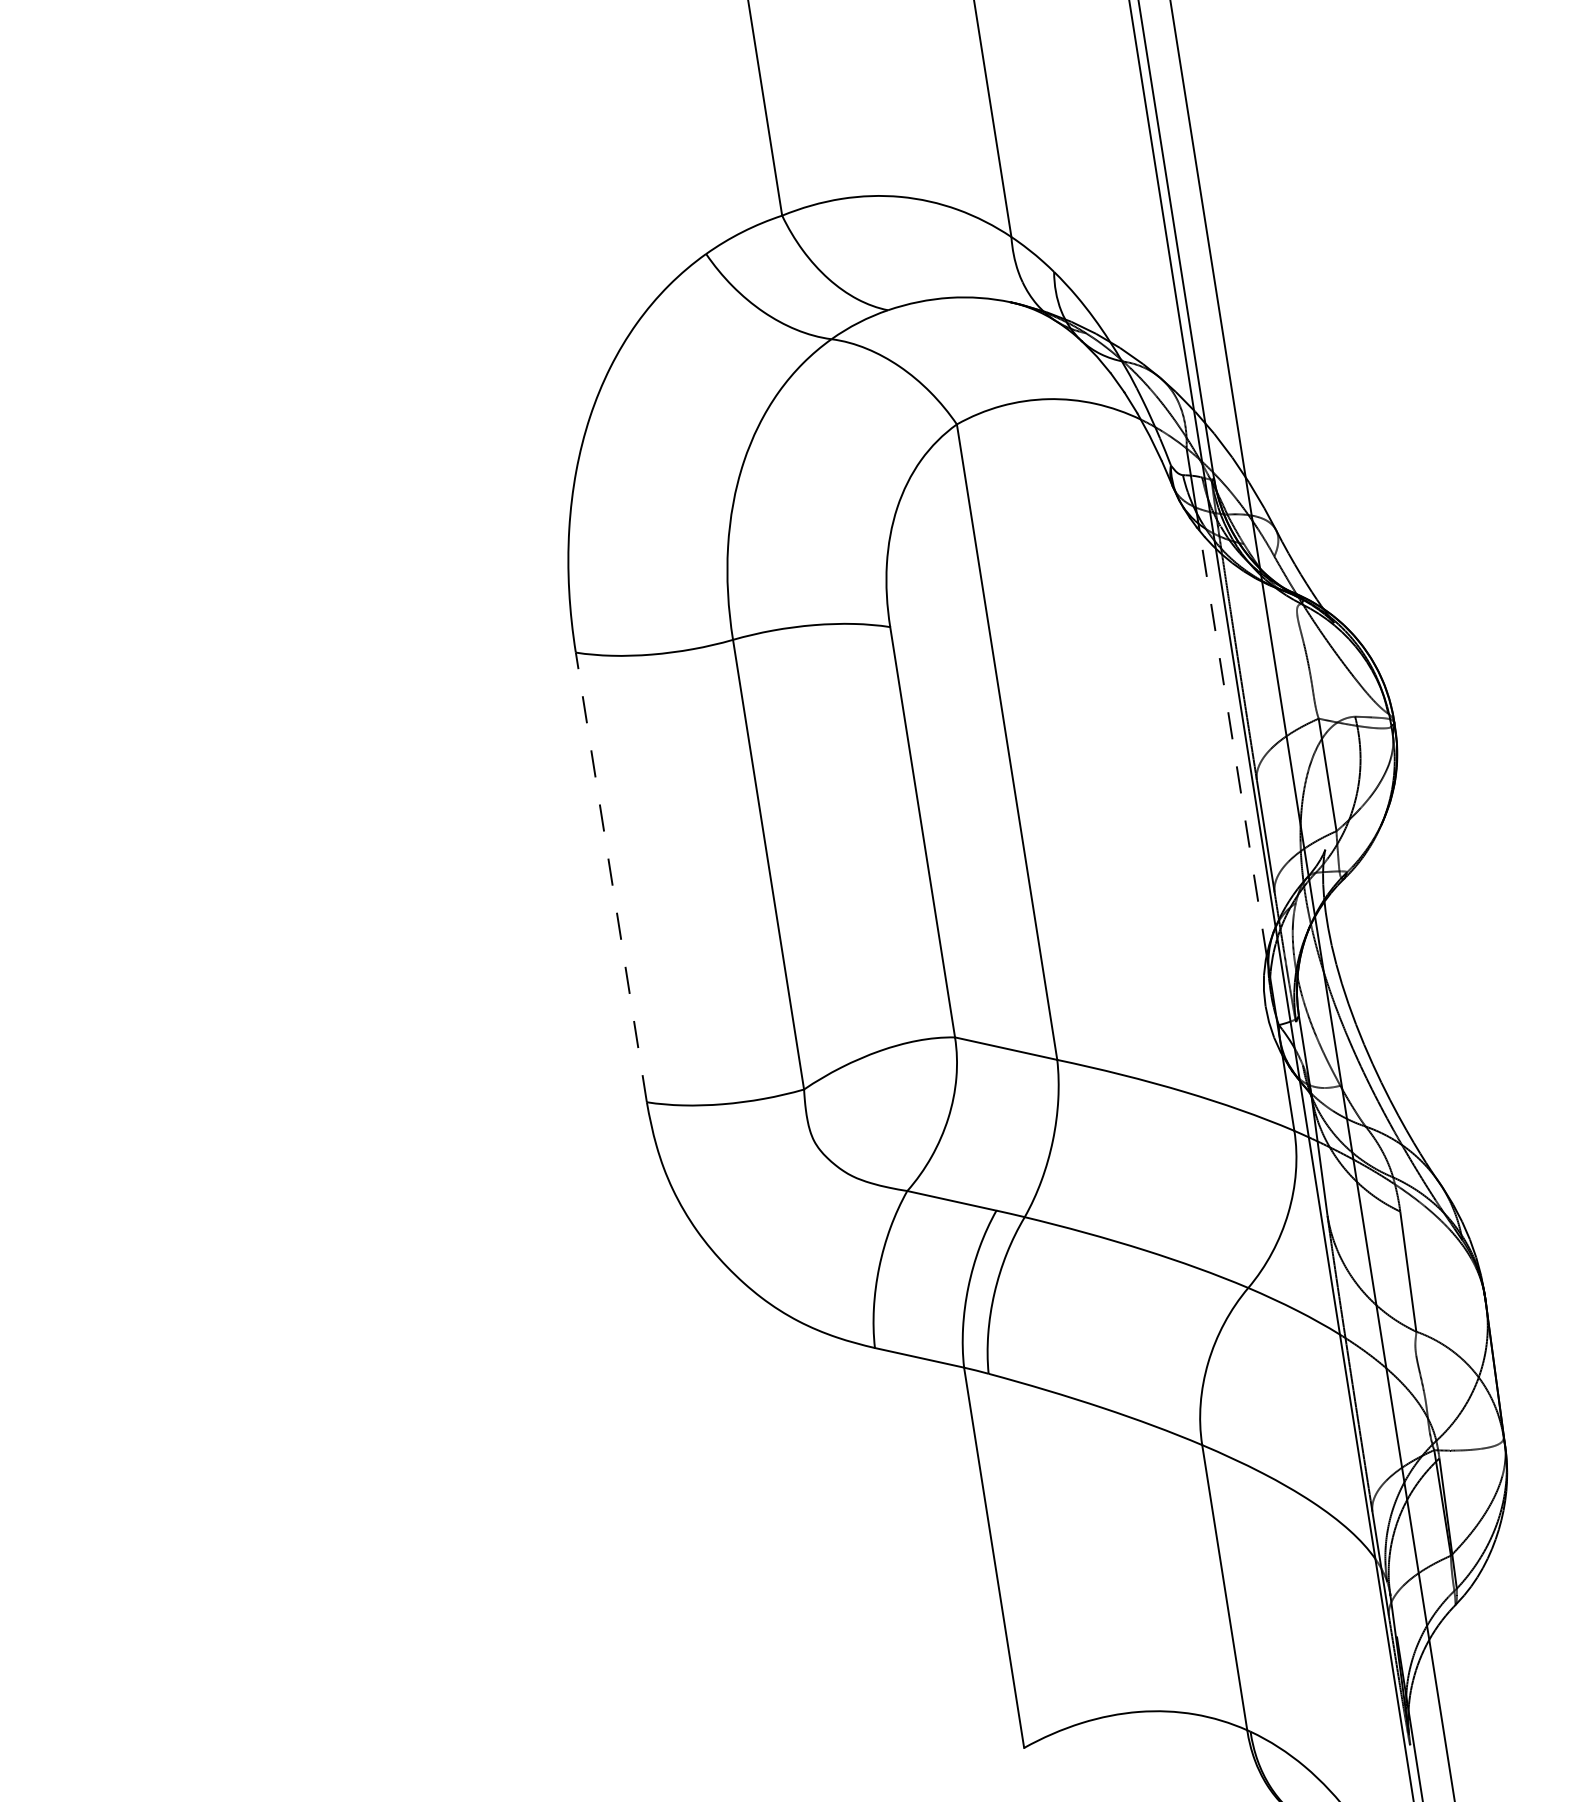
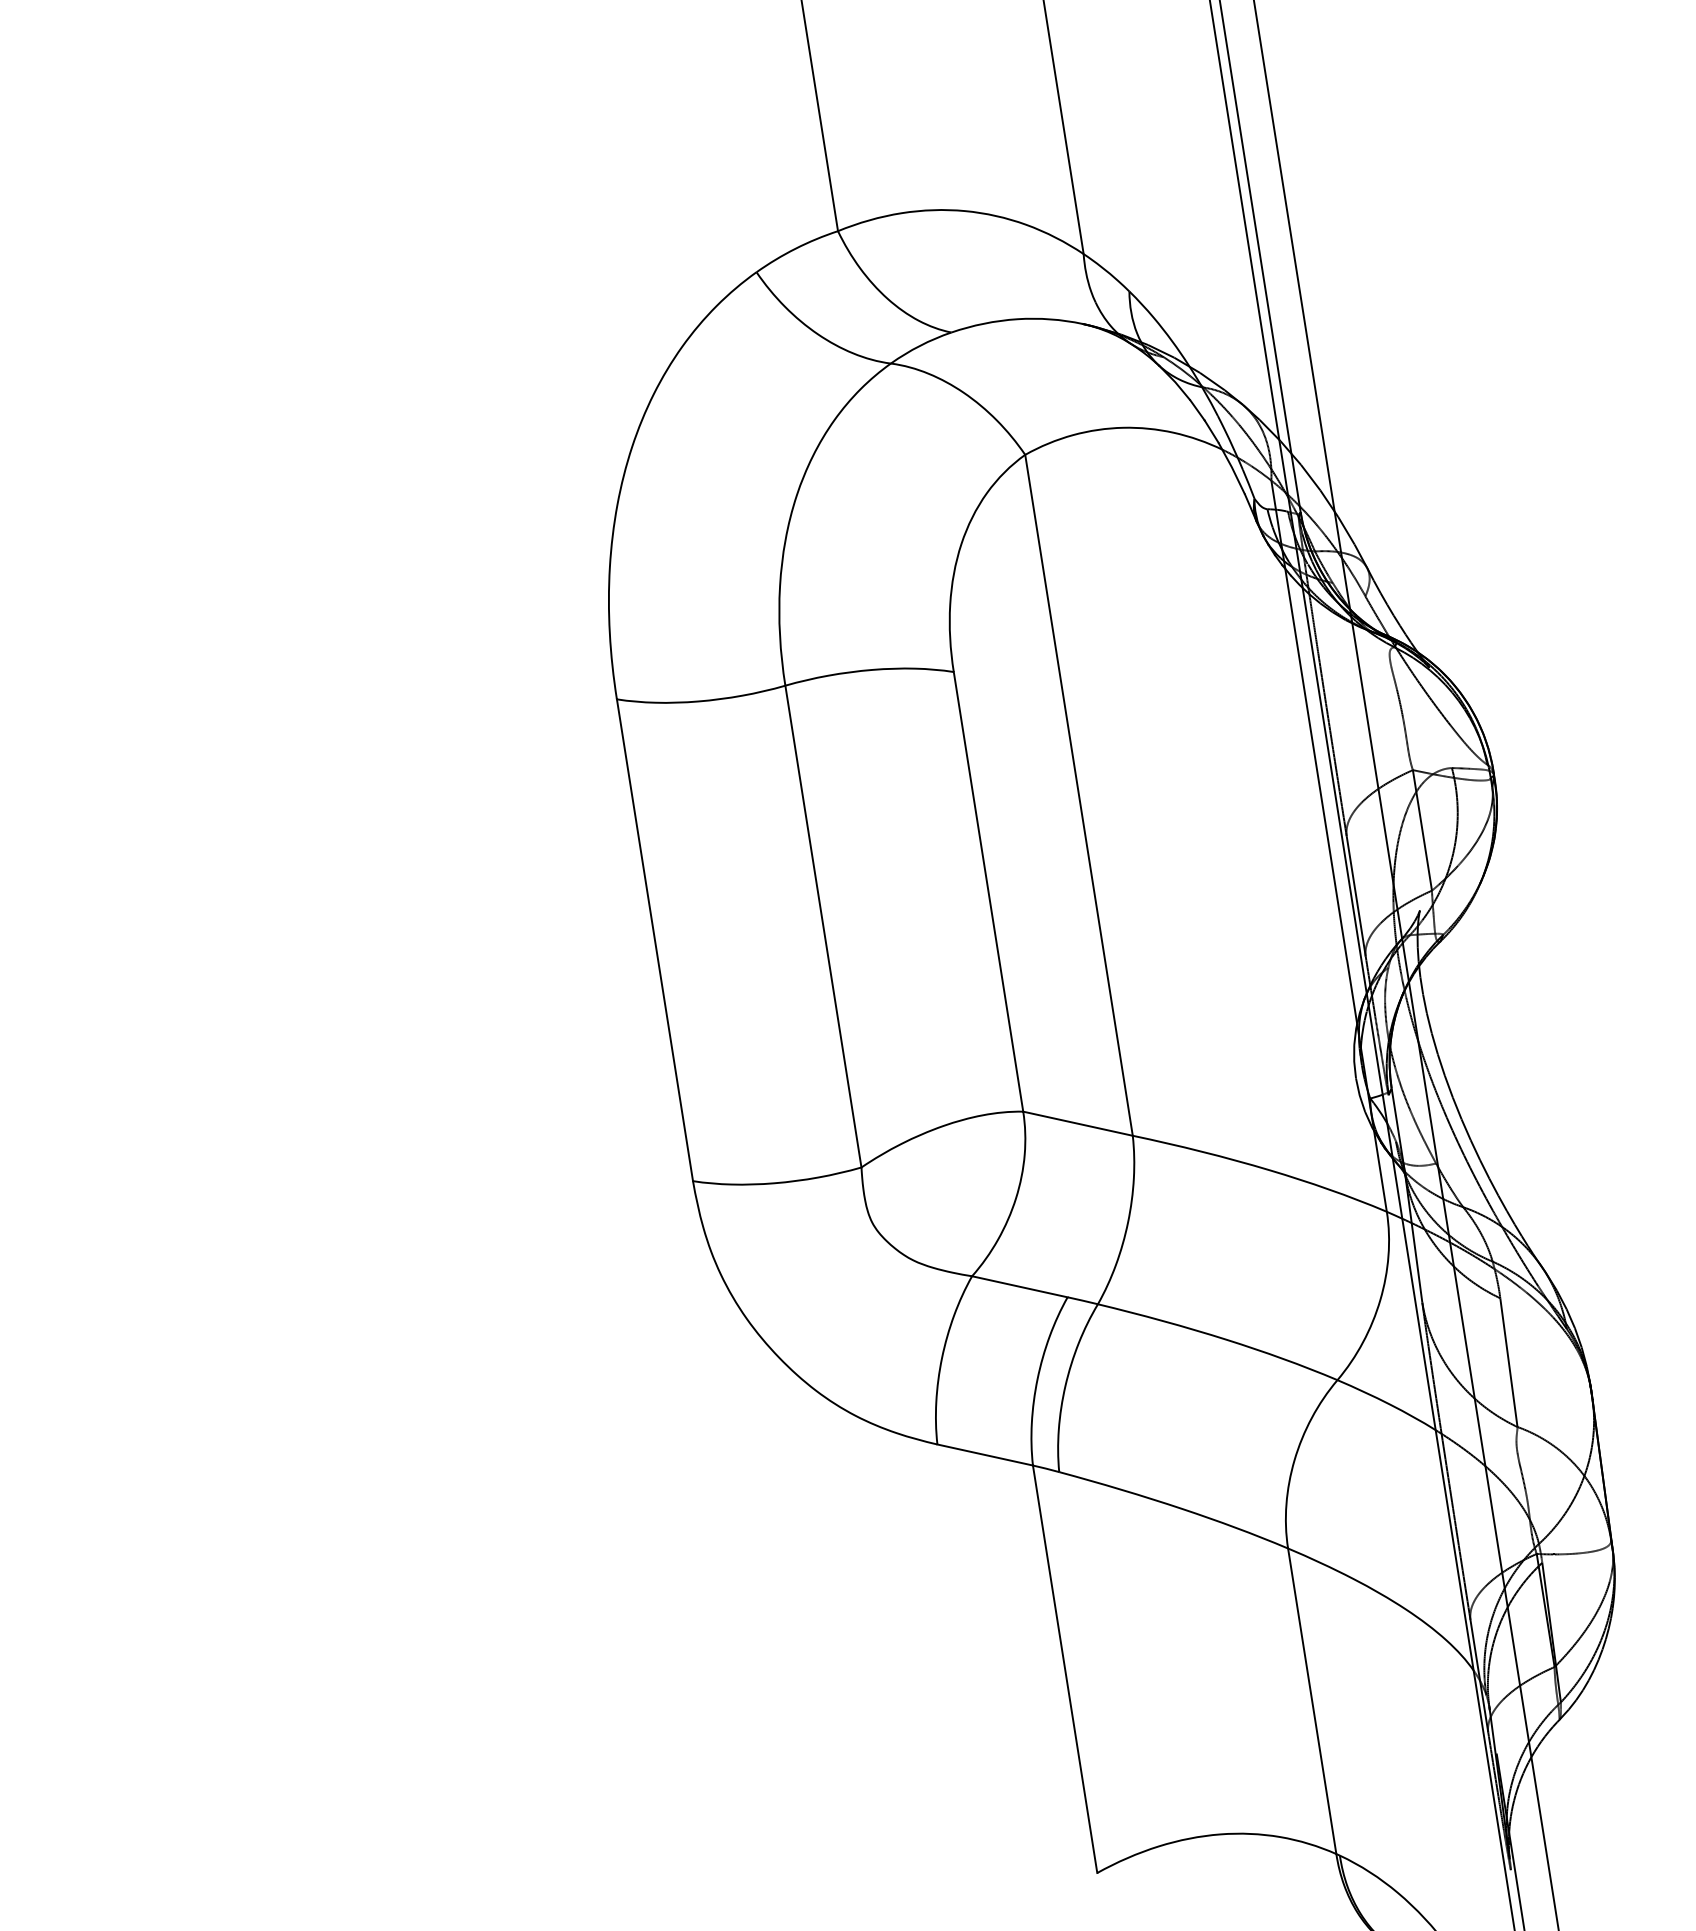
line: (1233, 742) -> (1321, 795), dashed -> solid
line: (611, 877) -> (655, 940), dashed -> solid

